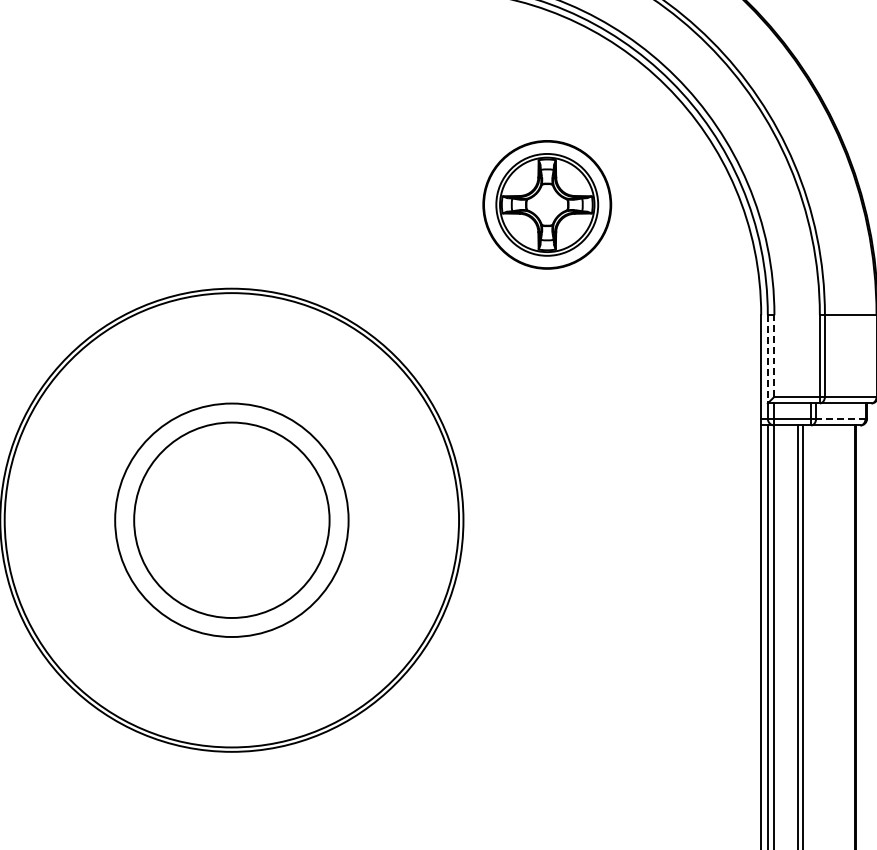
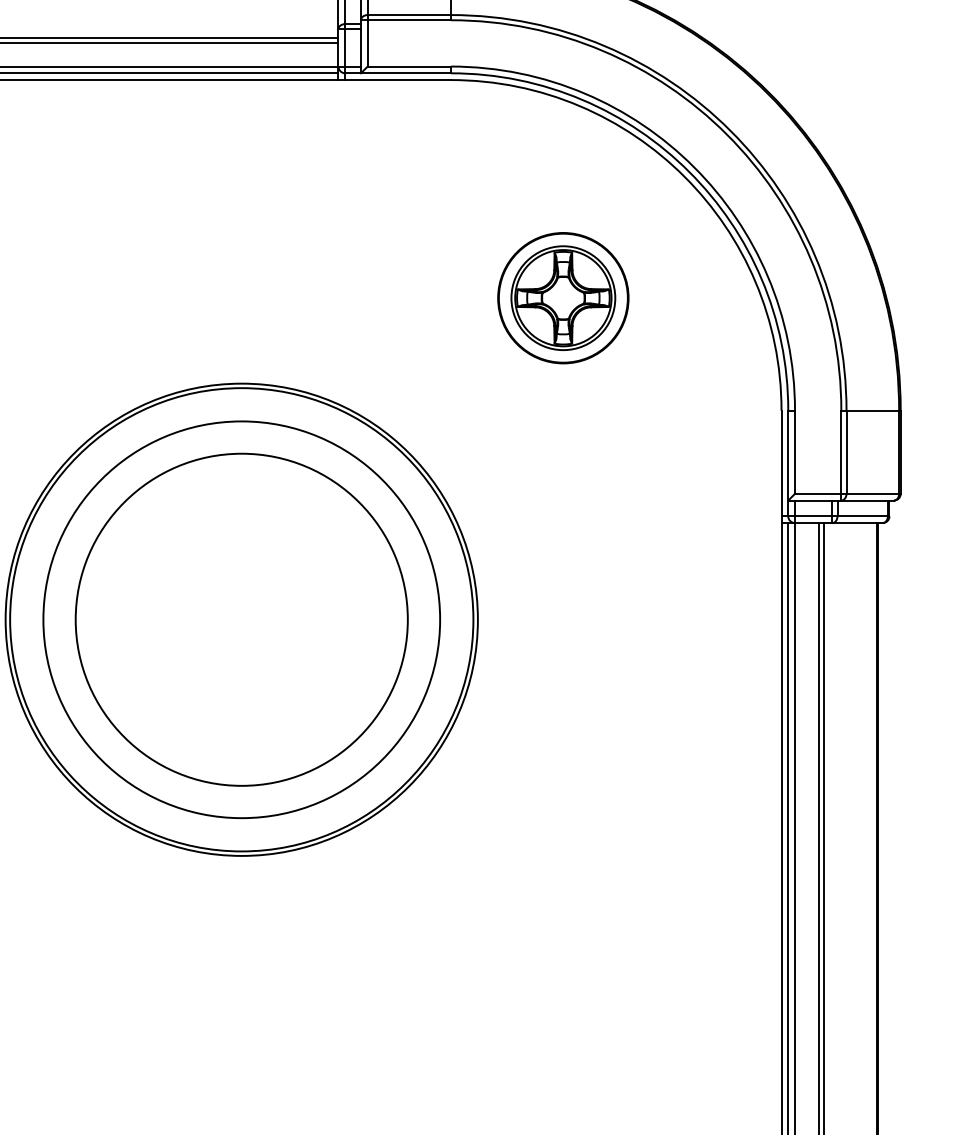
line: (774, 356) -> (795, 452), dashed -> solid
line: (768, 359) -> (788, 455), dashed -> solid
line: (840, 418) -> (862, 516), dashed -> solid
circle: (231, 519) -> (241, 619), size x1.67
circle: (231, 519) -> (241, 619), size x1.67

